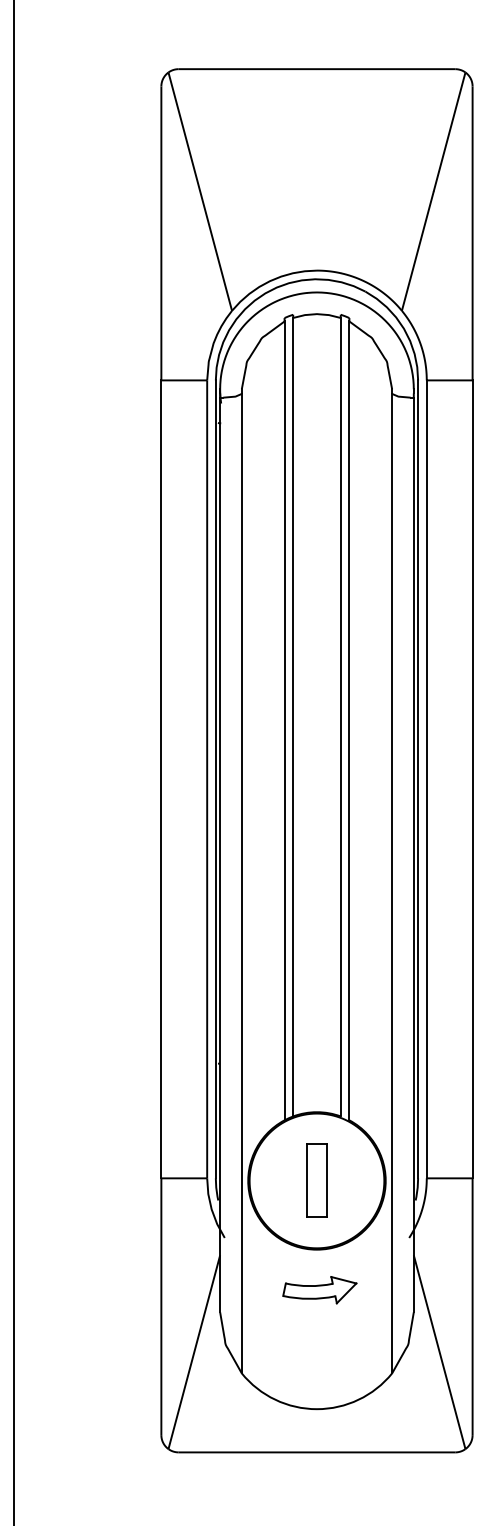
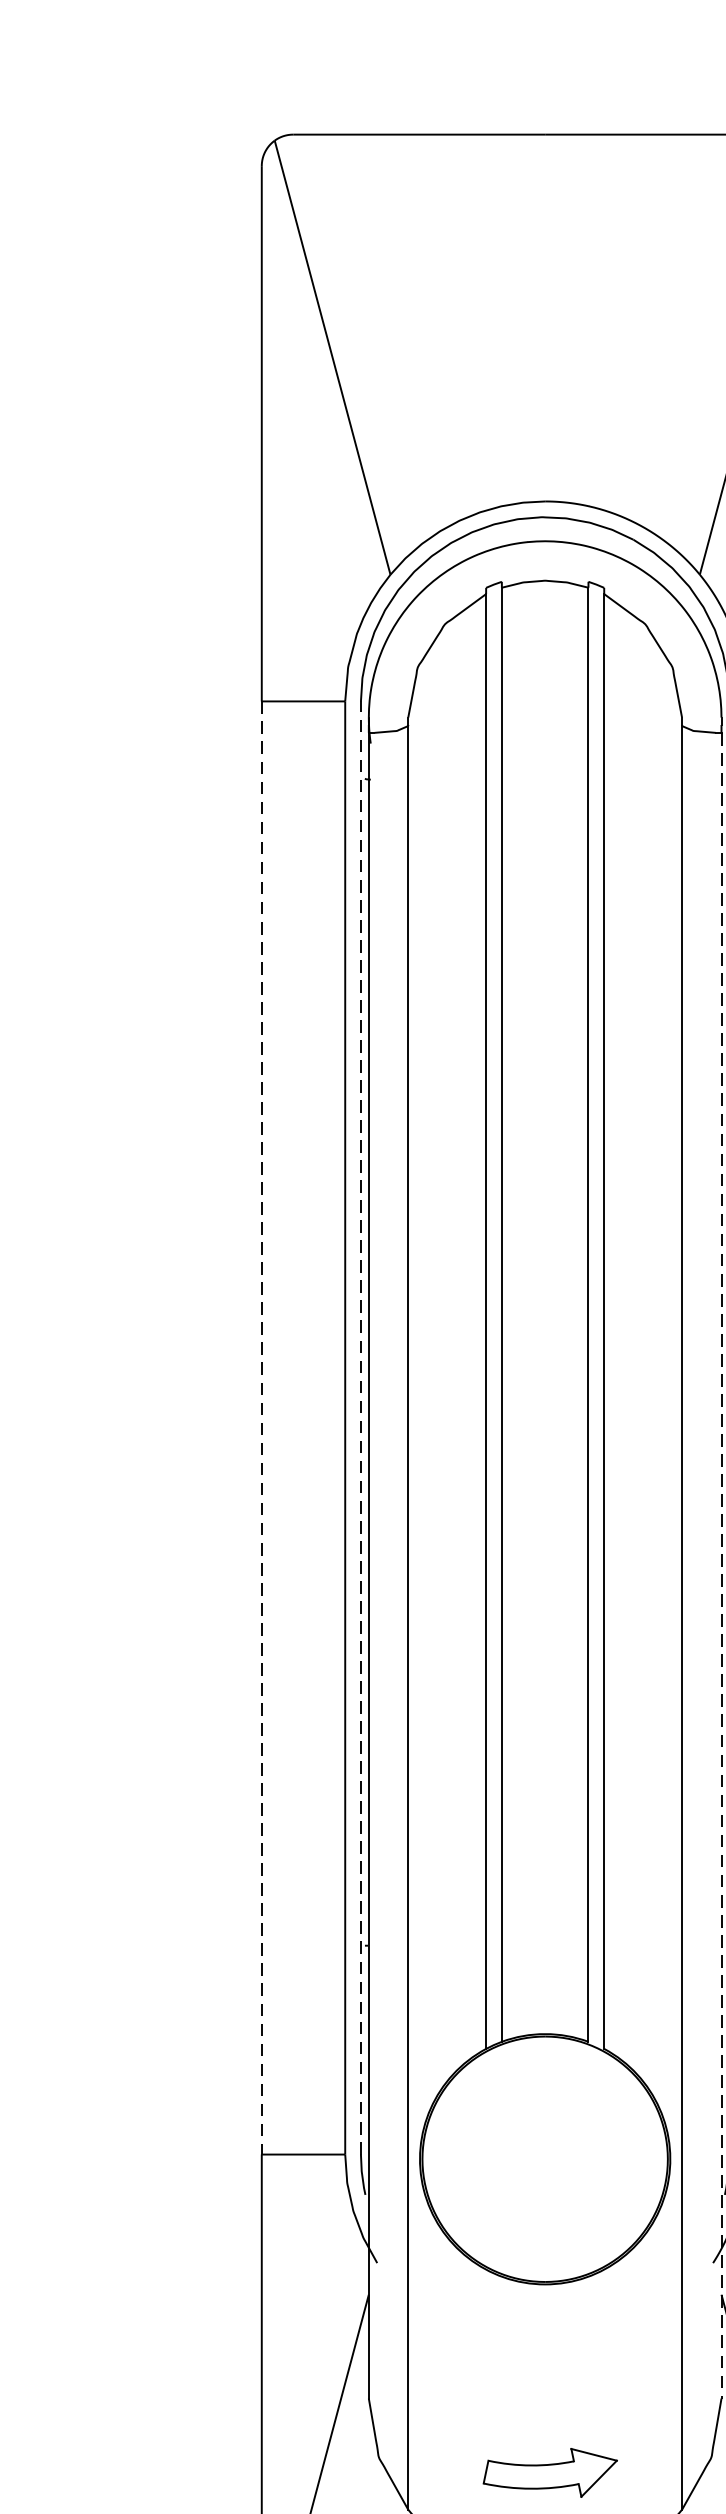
line: (161, 779) -> (262, 1428), solid -> dashed
line: (215, 779) -> (360, 1428), solid -> dashed
line: (413, 855) -> (720, 1566), solid -> dashed
part: (316, 1180) -> (544, 2158), removed
part: (319, 1290) -> (549, 2473), moved

